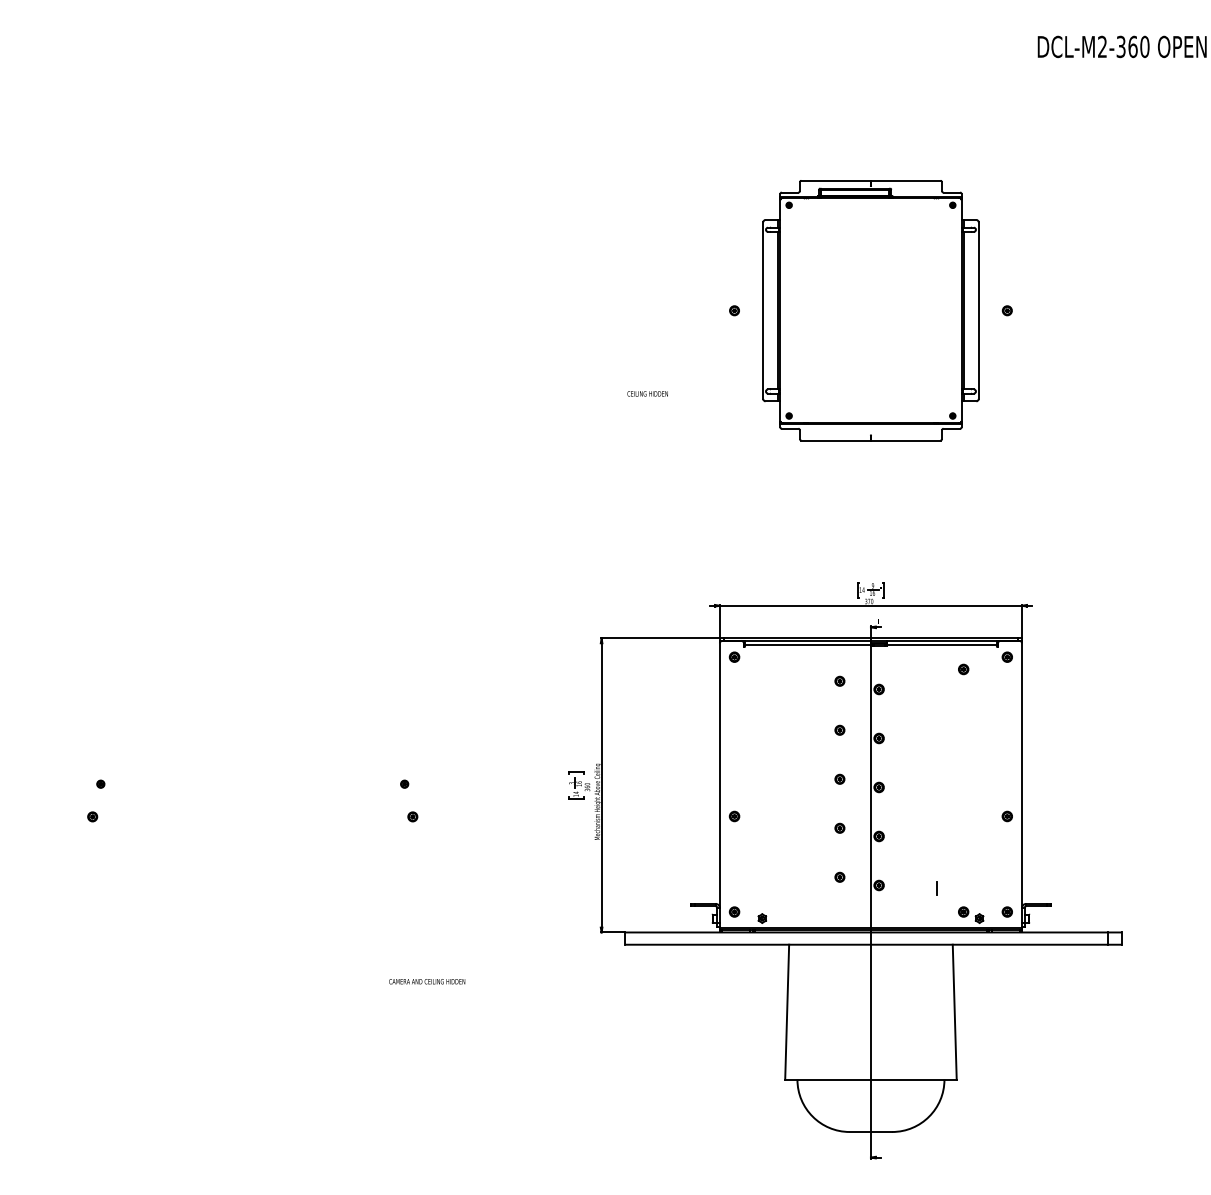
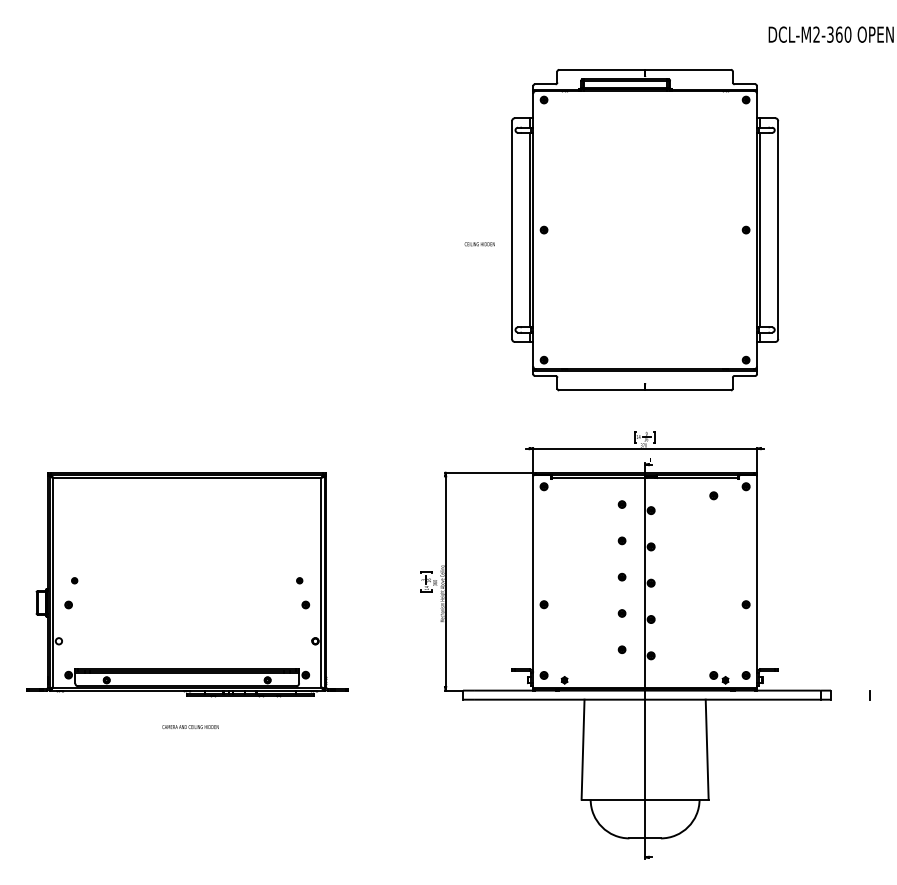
part: (870, 310) -> (644, 229), size x1.67
text: (647, 393) -> (479, 243), moved
part: (252, 789) -> (187, 584), added
line: (936, 888) -> (869, 695), moved
text: (427, 981) -> (190, 726), moved

